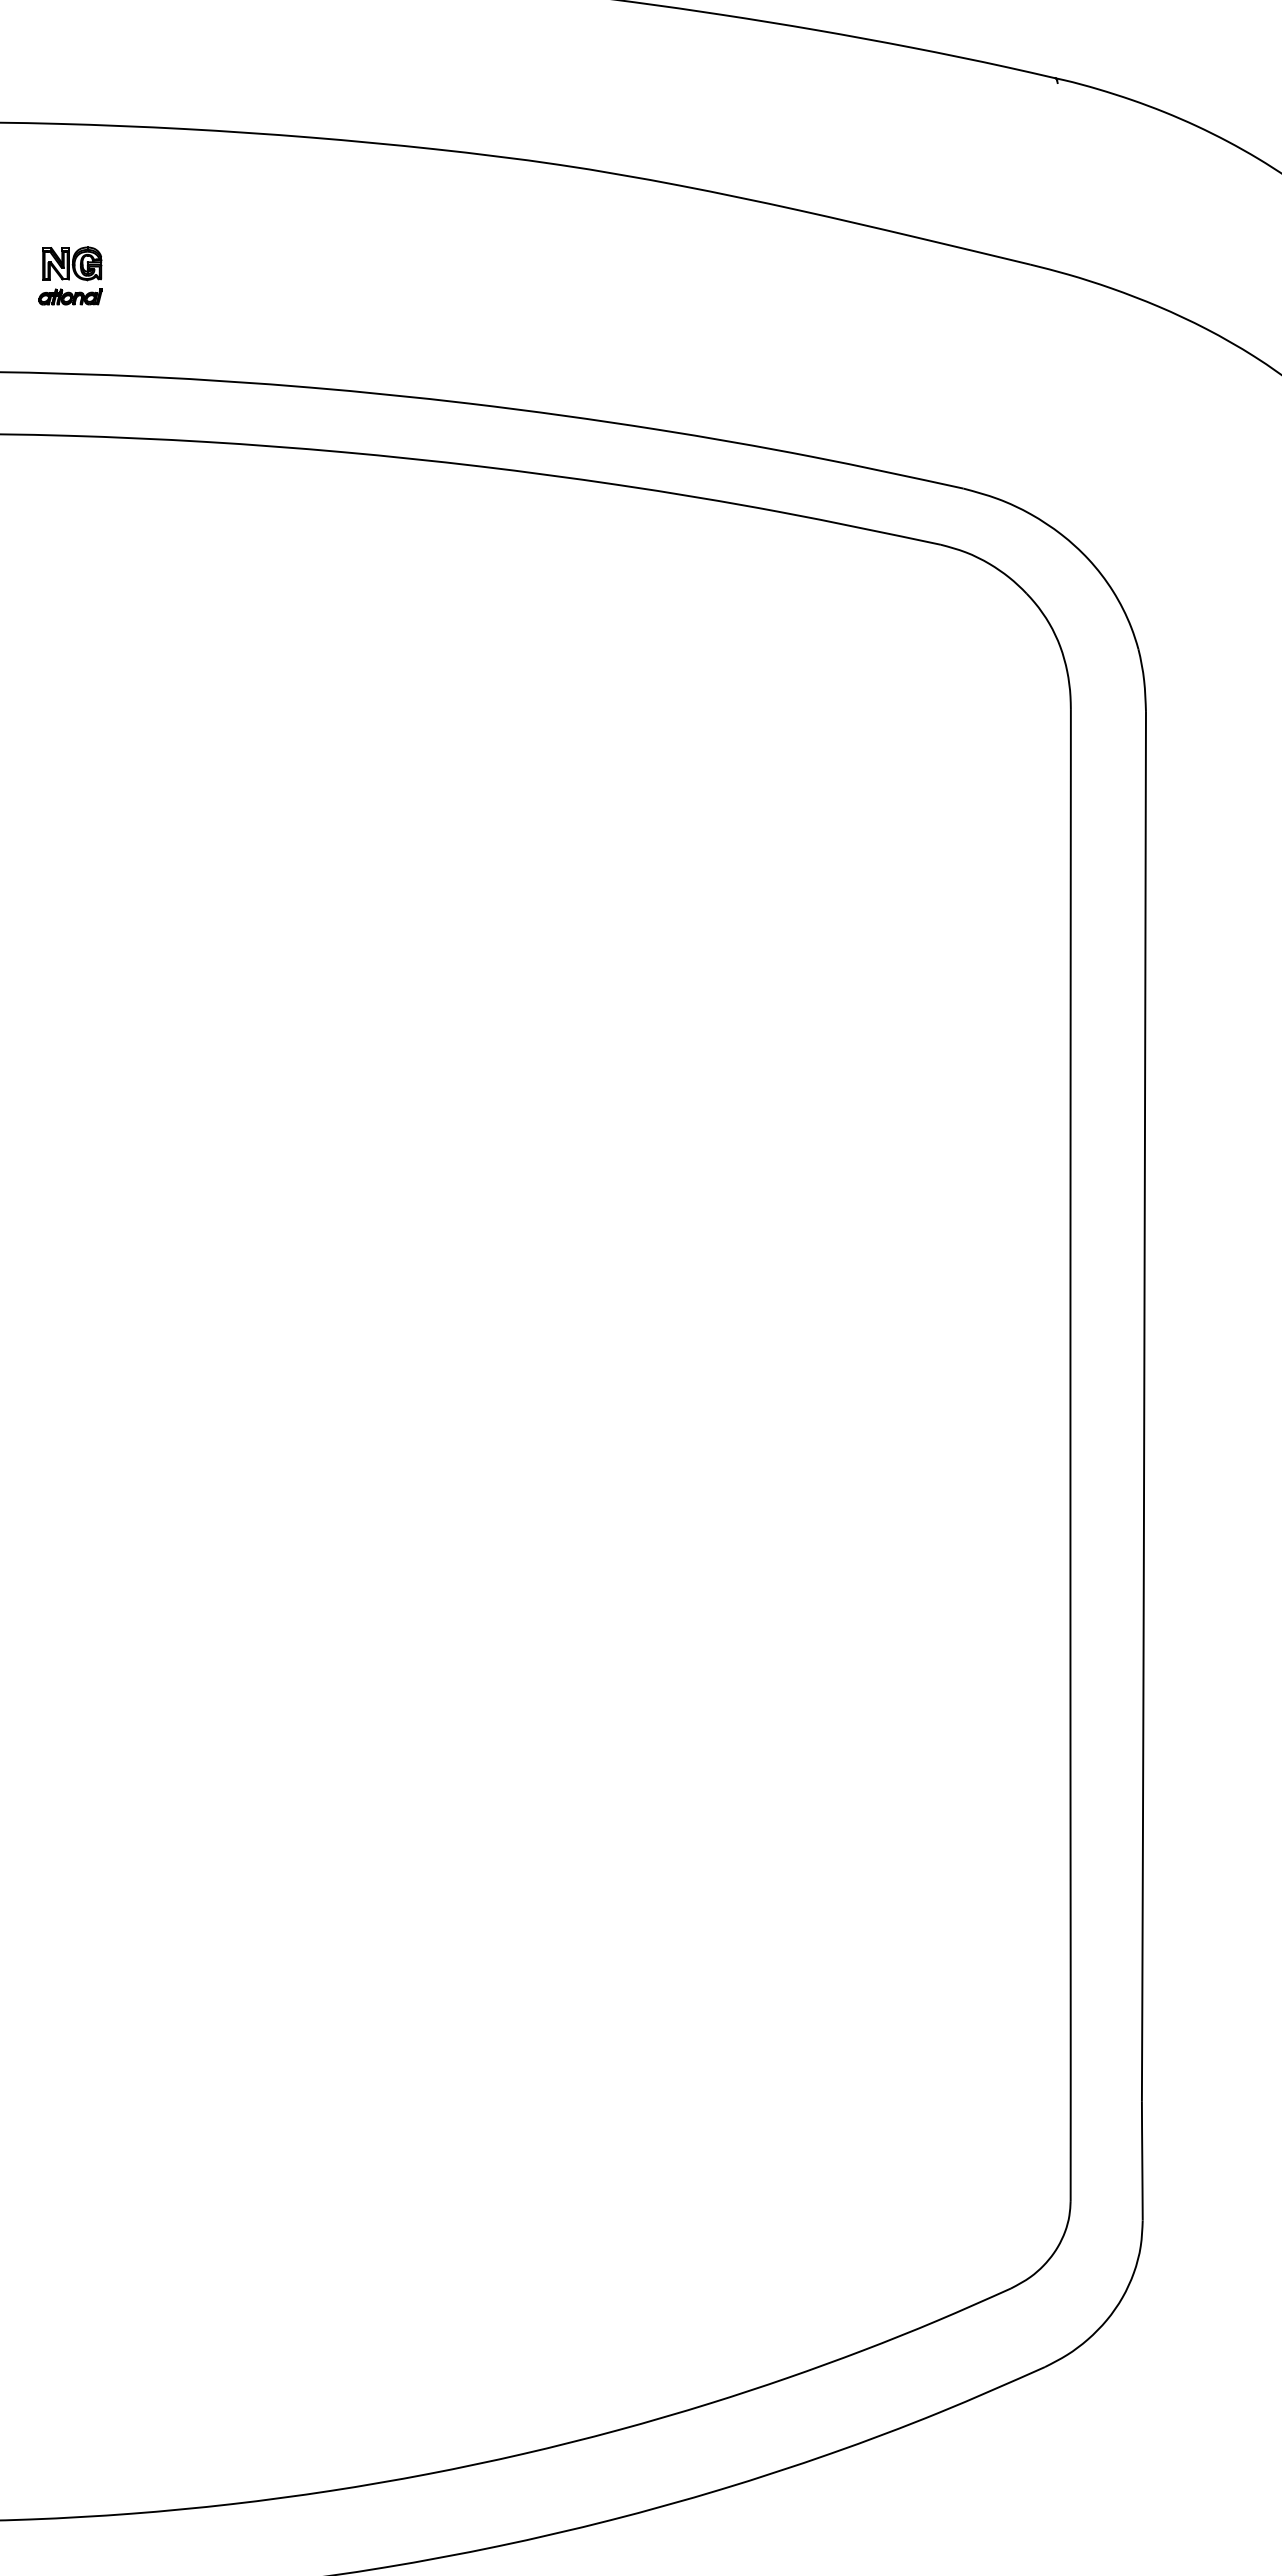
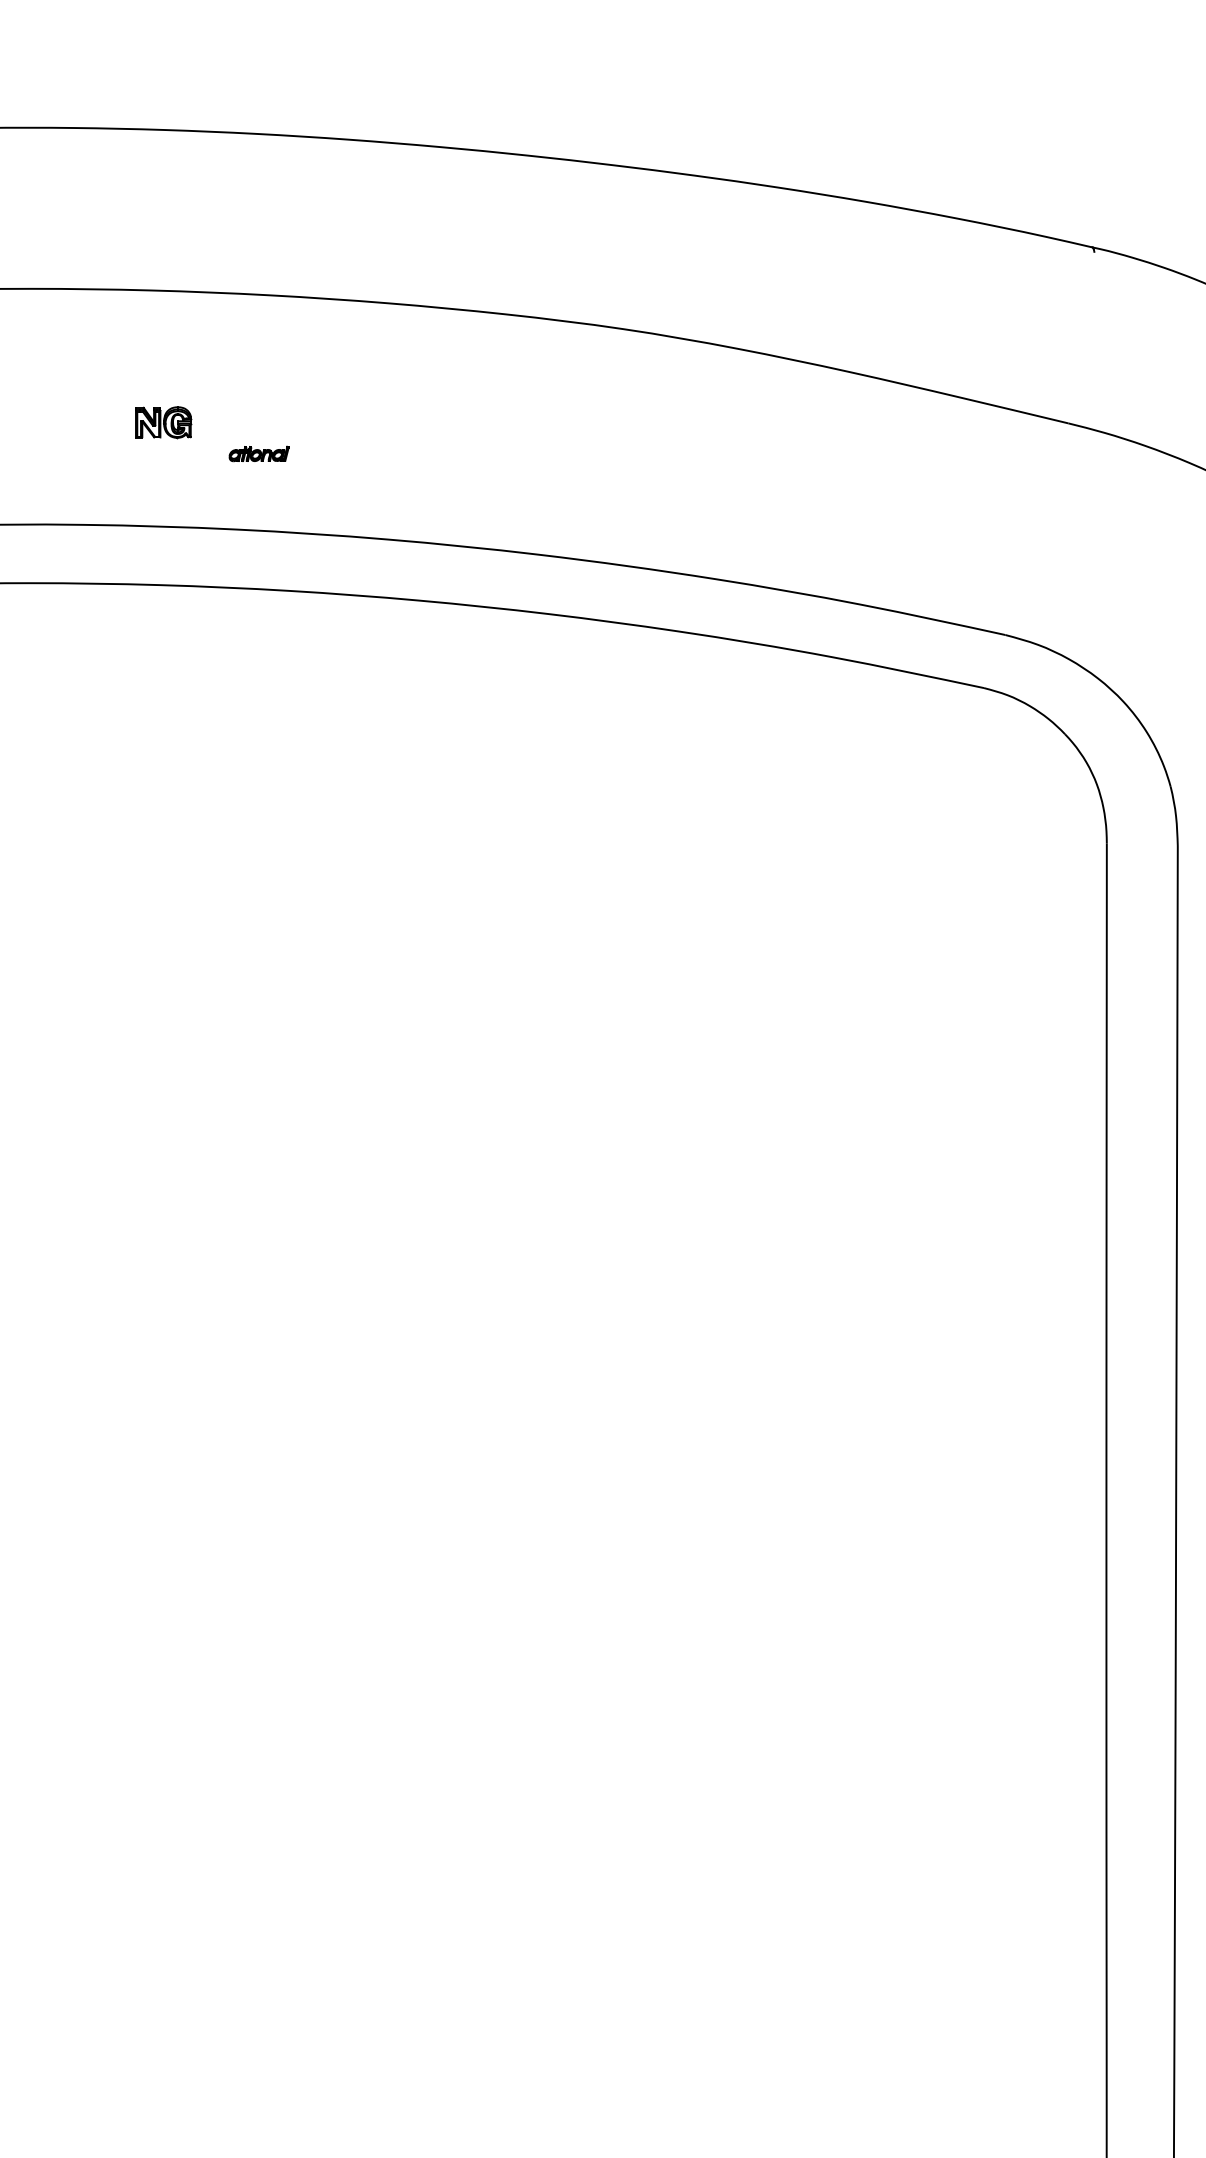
part: (70, 296) -> (259, 453), moved

